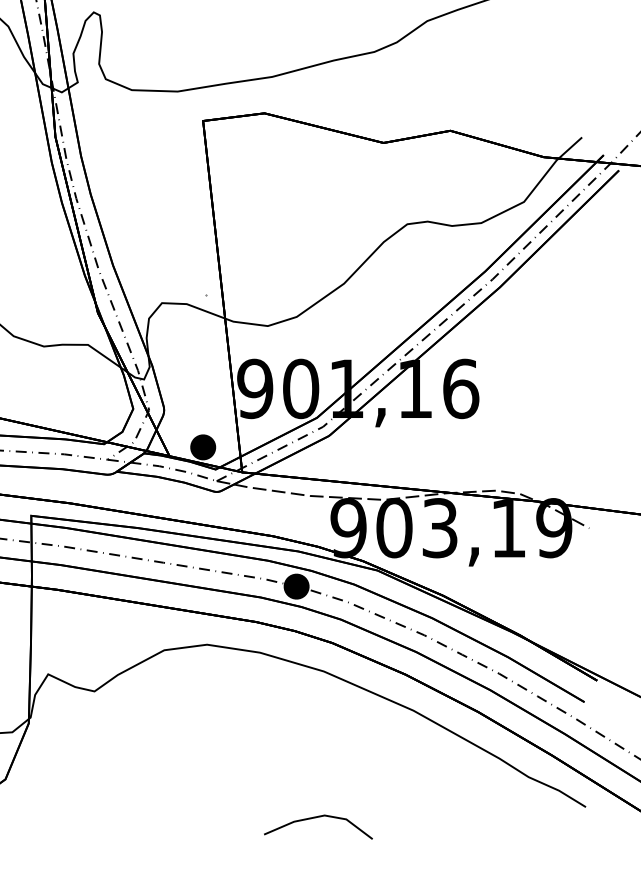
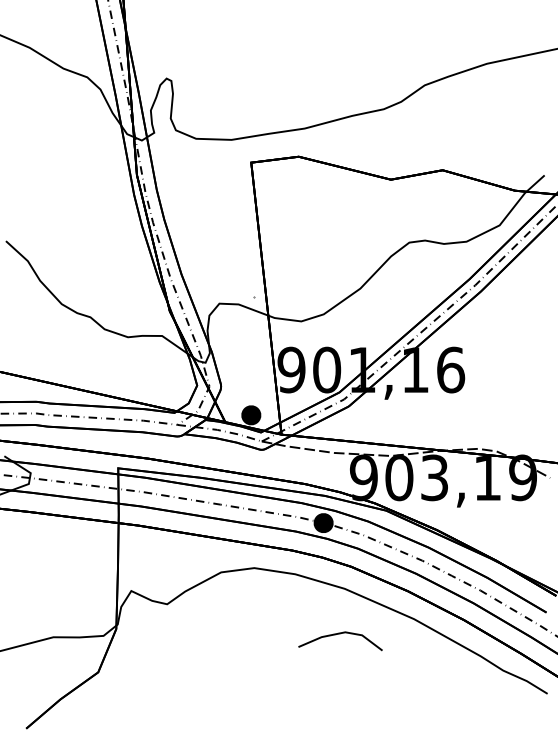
line: (318, 818) -> (340, 634), moved

